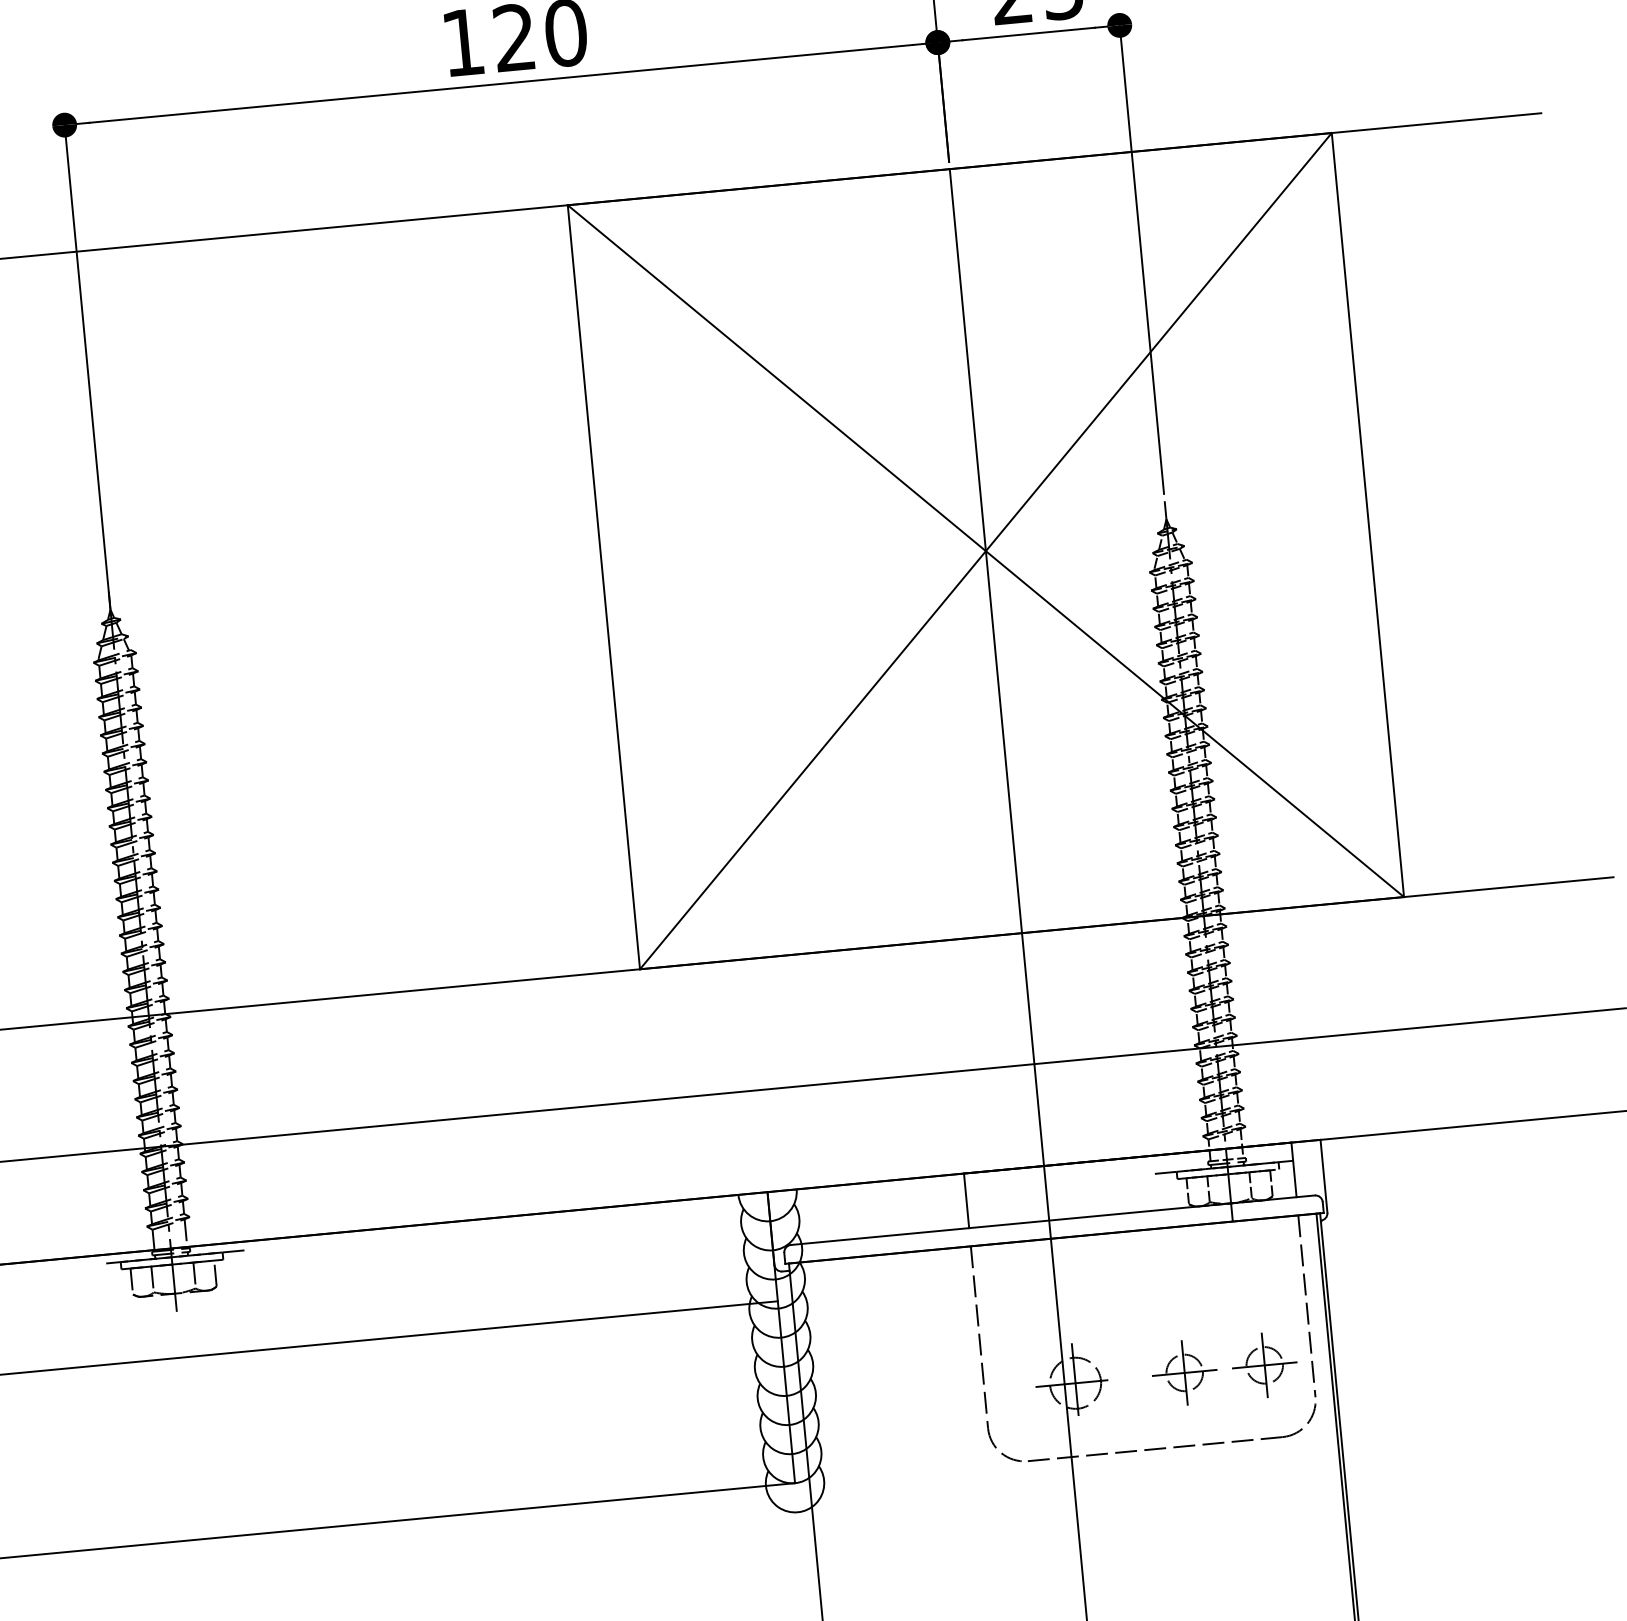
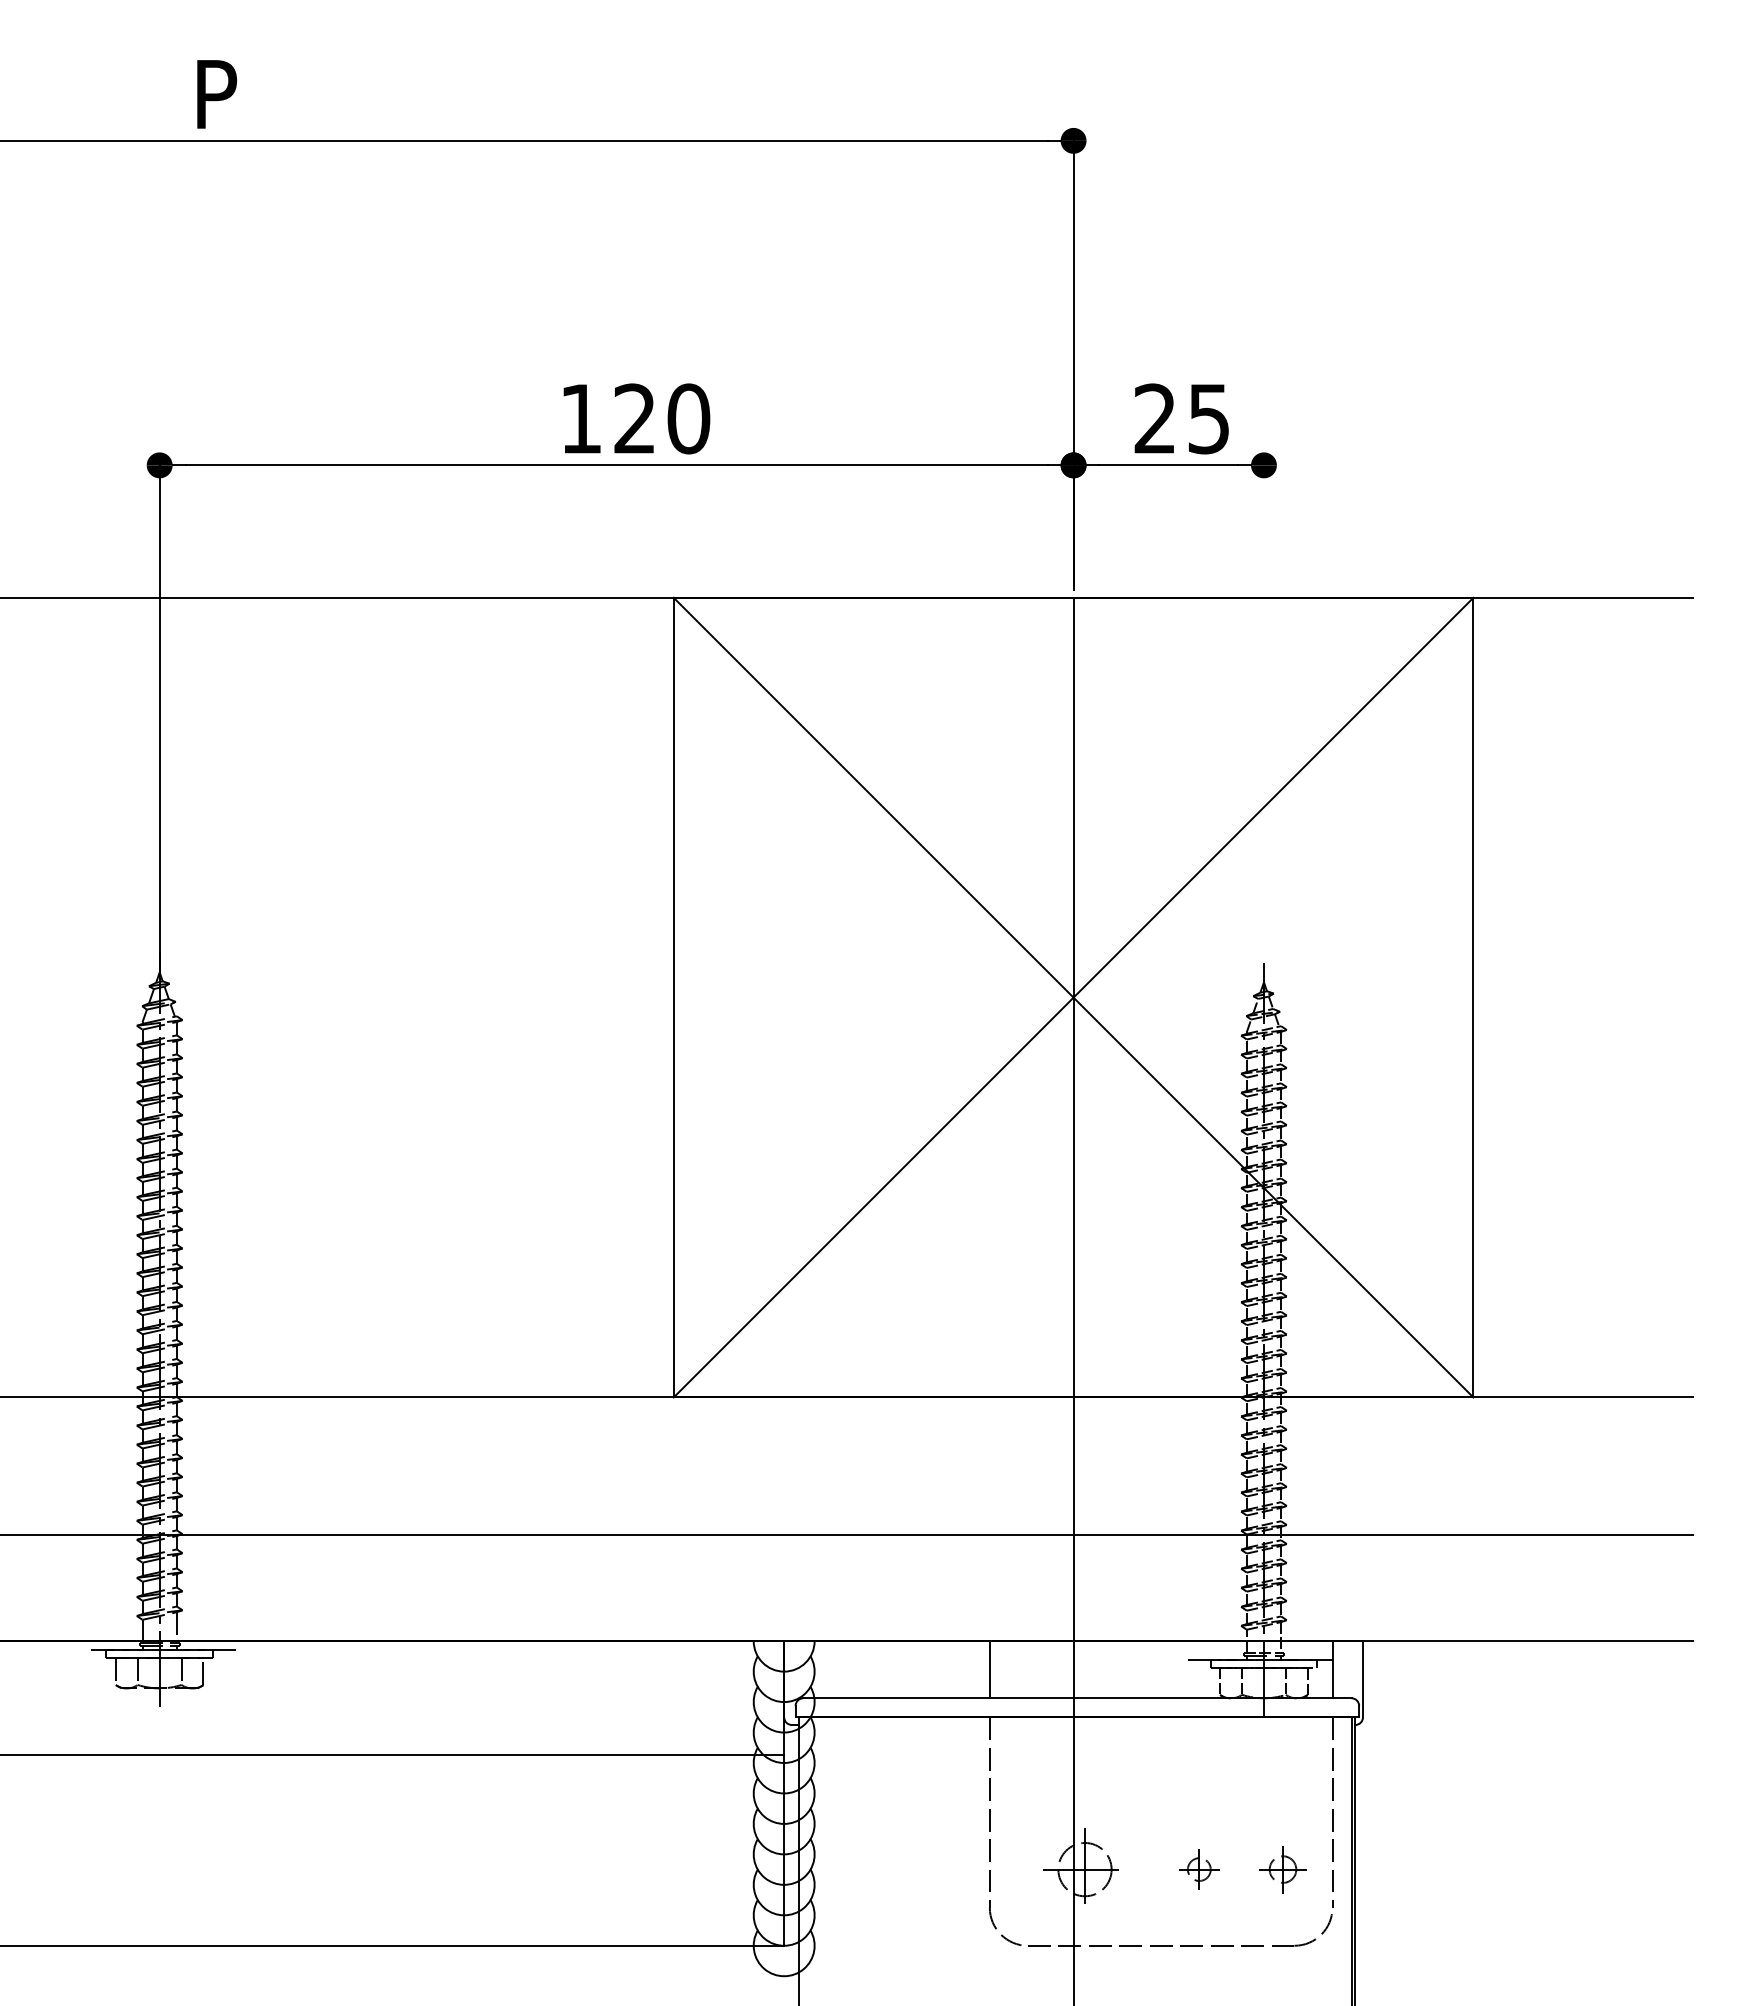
line: (1141, 255) -> (1263, 706), removed
part: (1264, 1365) -> (1282, 1869), size x0.7
part: (1184, 1372) -> (1199, 1869), size x0.6

